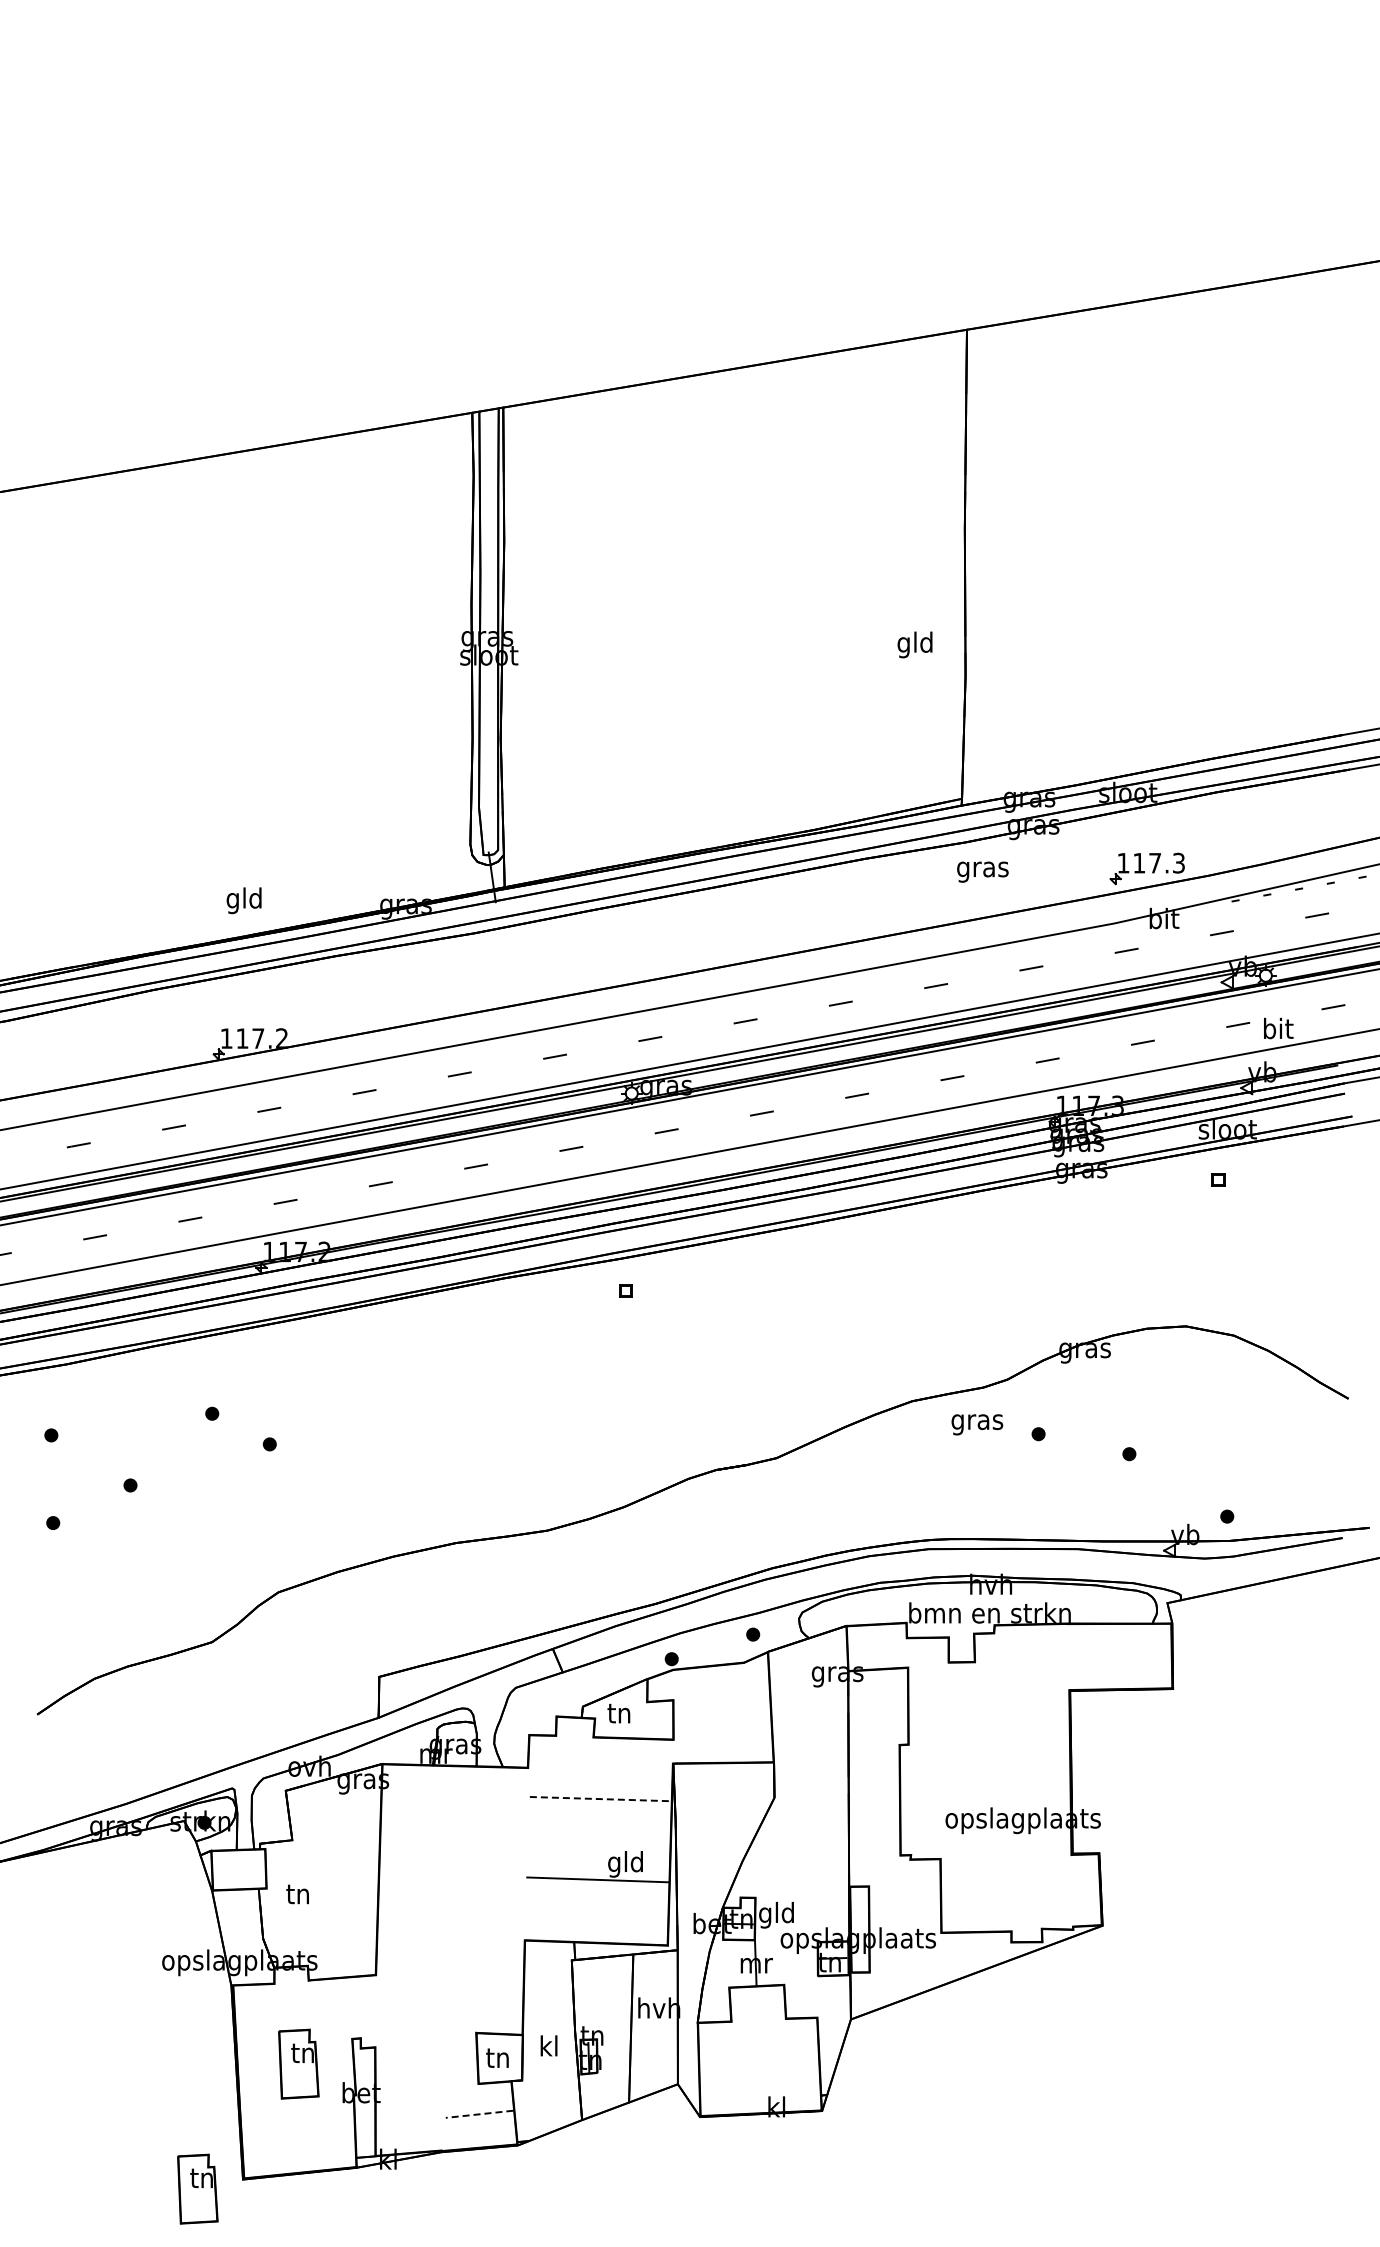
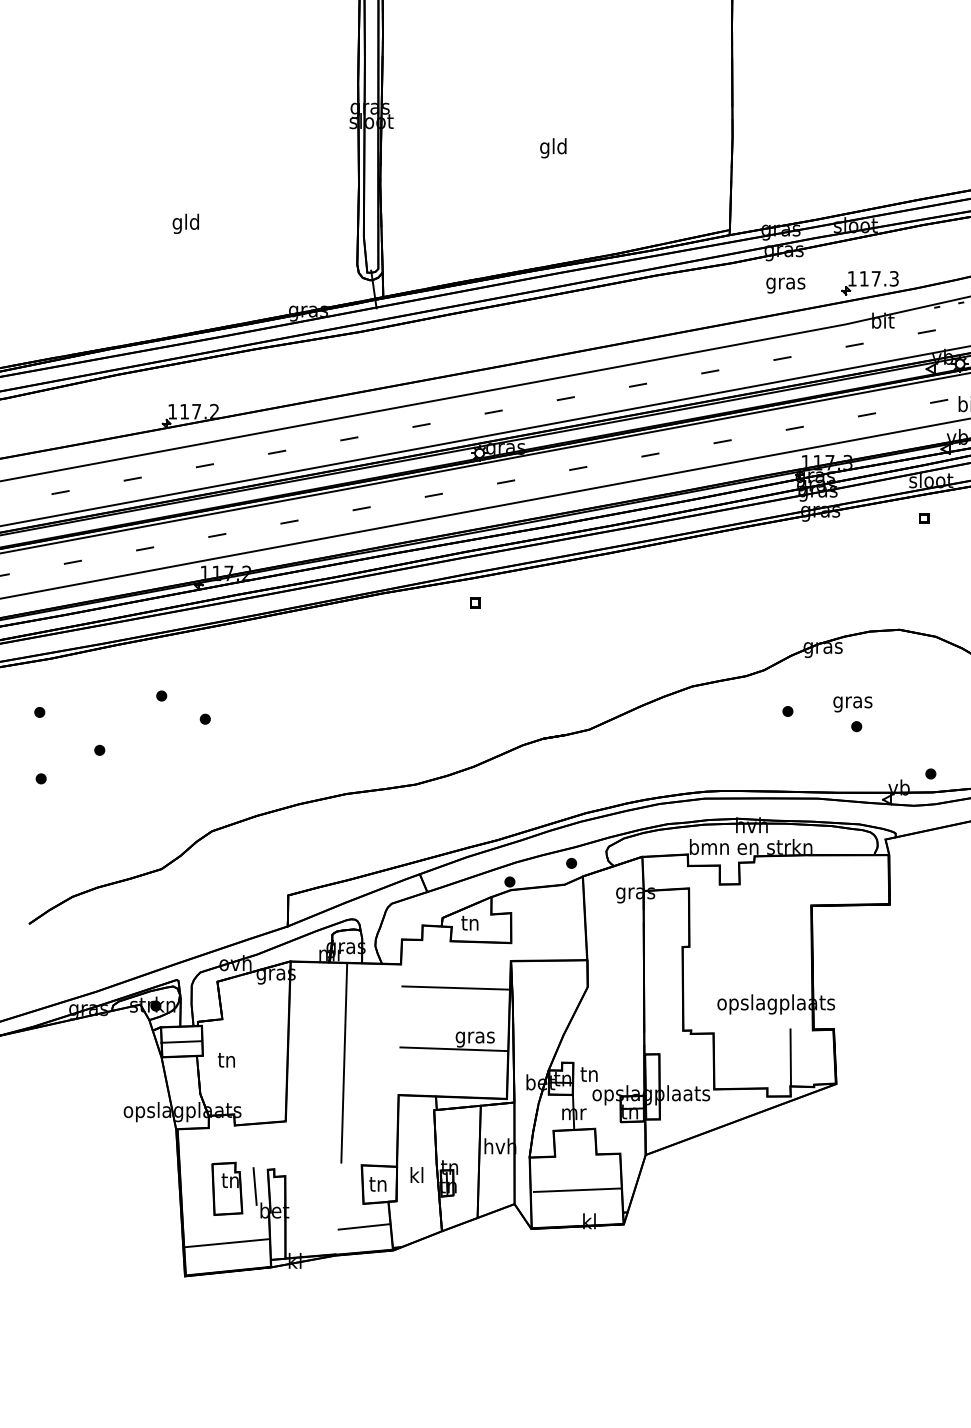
text: (914, 644) -> (552, 147), moved
text: (982, 871) -> (785, 285), moved
text: (243, 900) -> (185, 223), moved
text: (977, 1424) -> (853, 704), moved
line: (600, 1799) -> (455, 988), dashed -> solid
text: (625, 1864) -> (474, 1037), gld -> gras
line: (238, 1870) -> (181, 1042), added
line: (1042, 1890) -> (790, 1057), added
line: (453, 1897) -> (344, 1062), added
text: (776, 1915) -> (589, 1076), gld -> tn
line: (335, 2060) -> (255, 1186), added
line: (760, 2065) -> (577, 1189), added
line: (479, 2114) -> (364, 1227), dashed -> solid
line: (298, 2135) -> (227, 1242), added
part: (197, 2188) -> (150, 1283), removed

